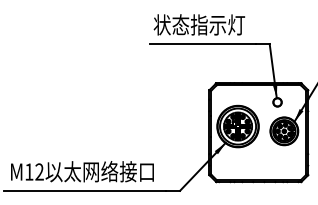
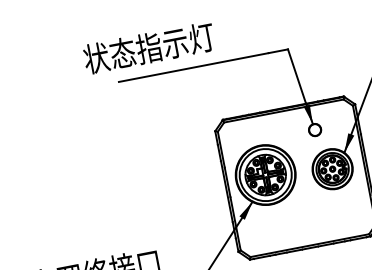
text: (199, 24) -> (149, 47), moved

